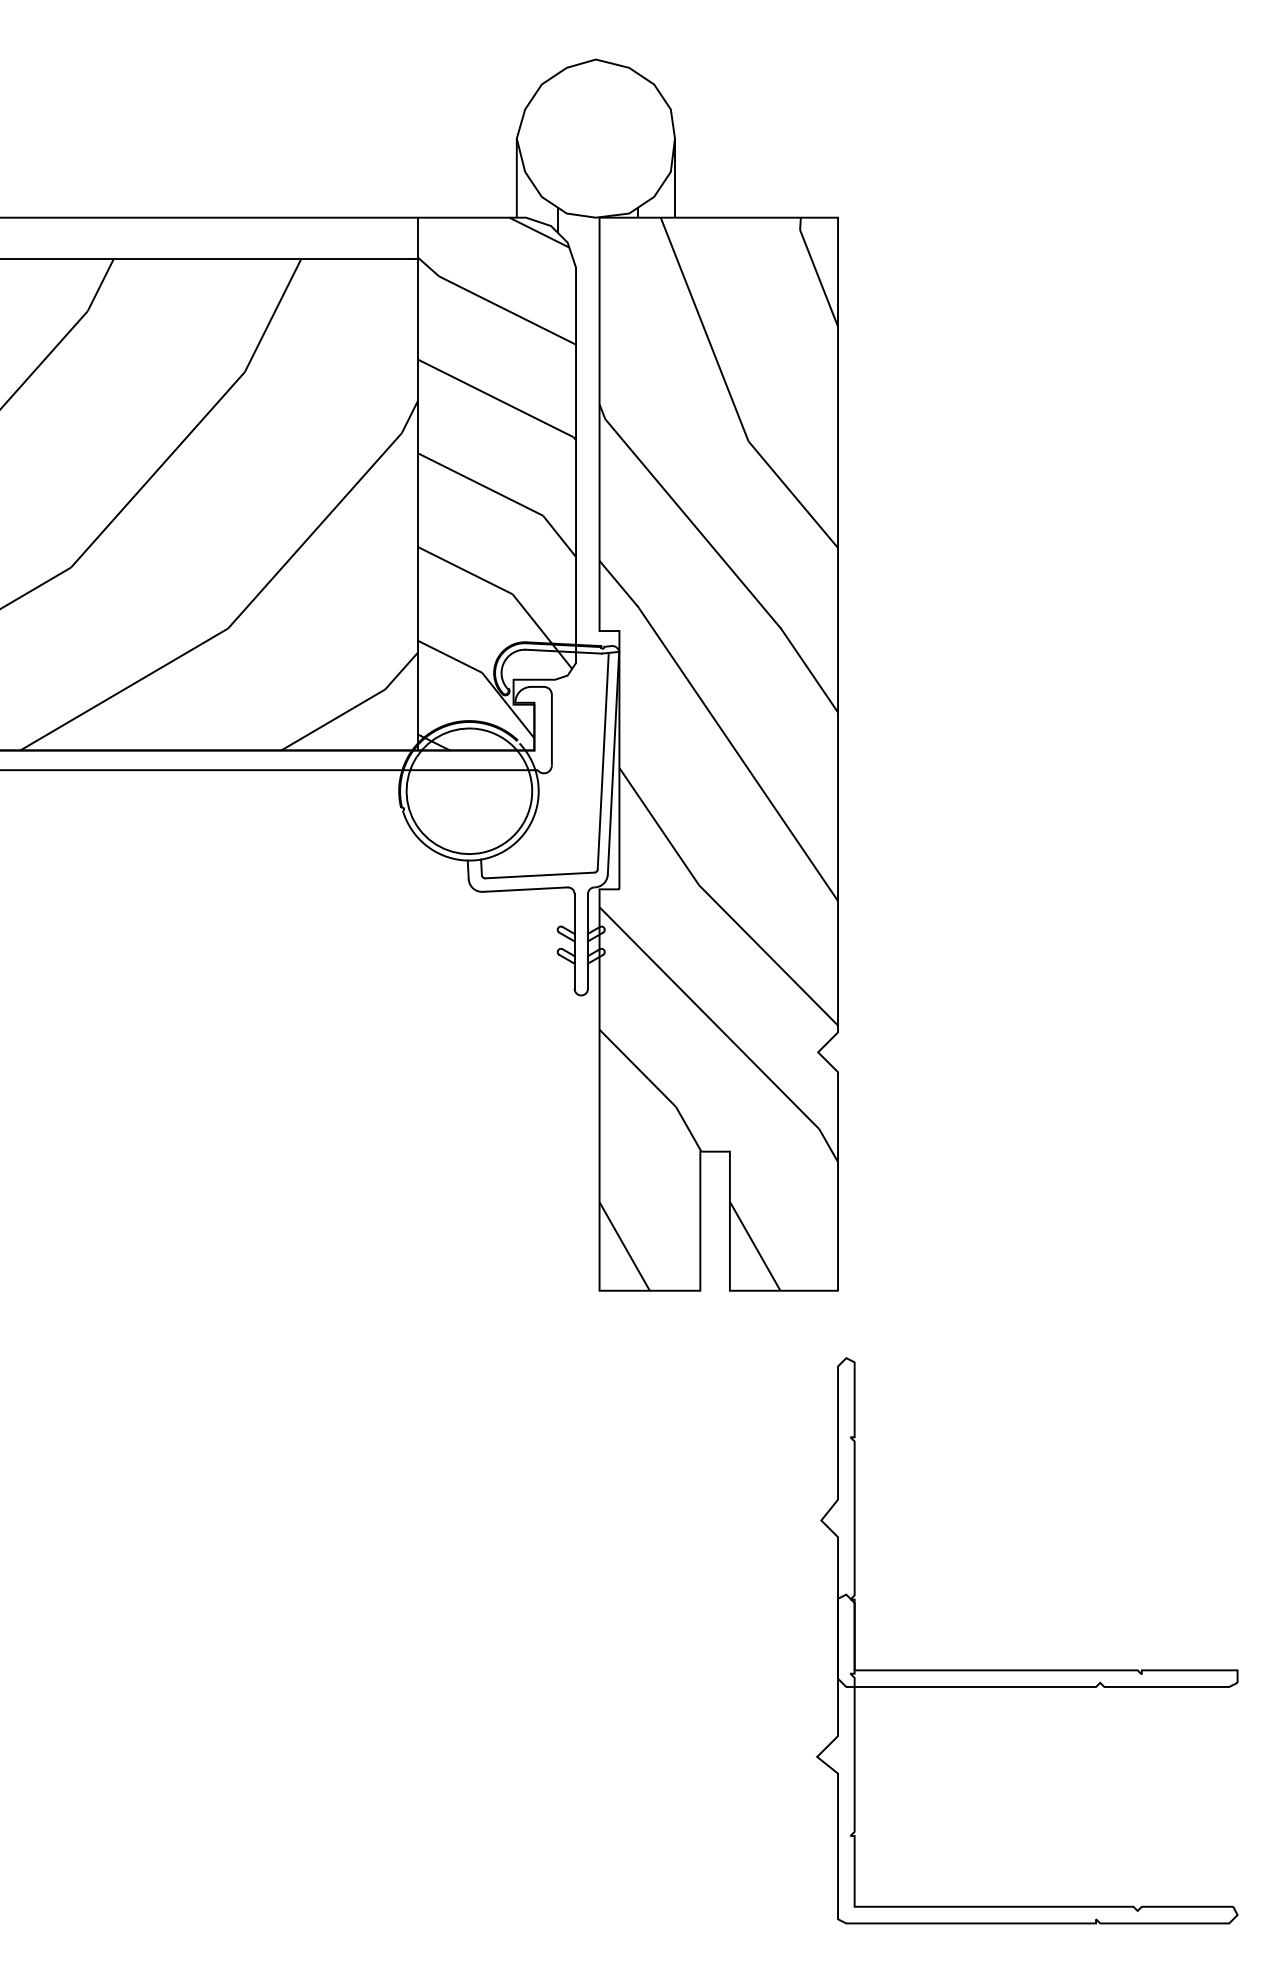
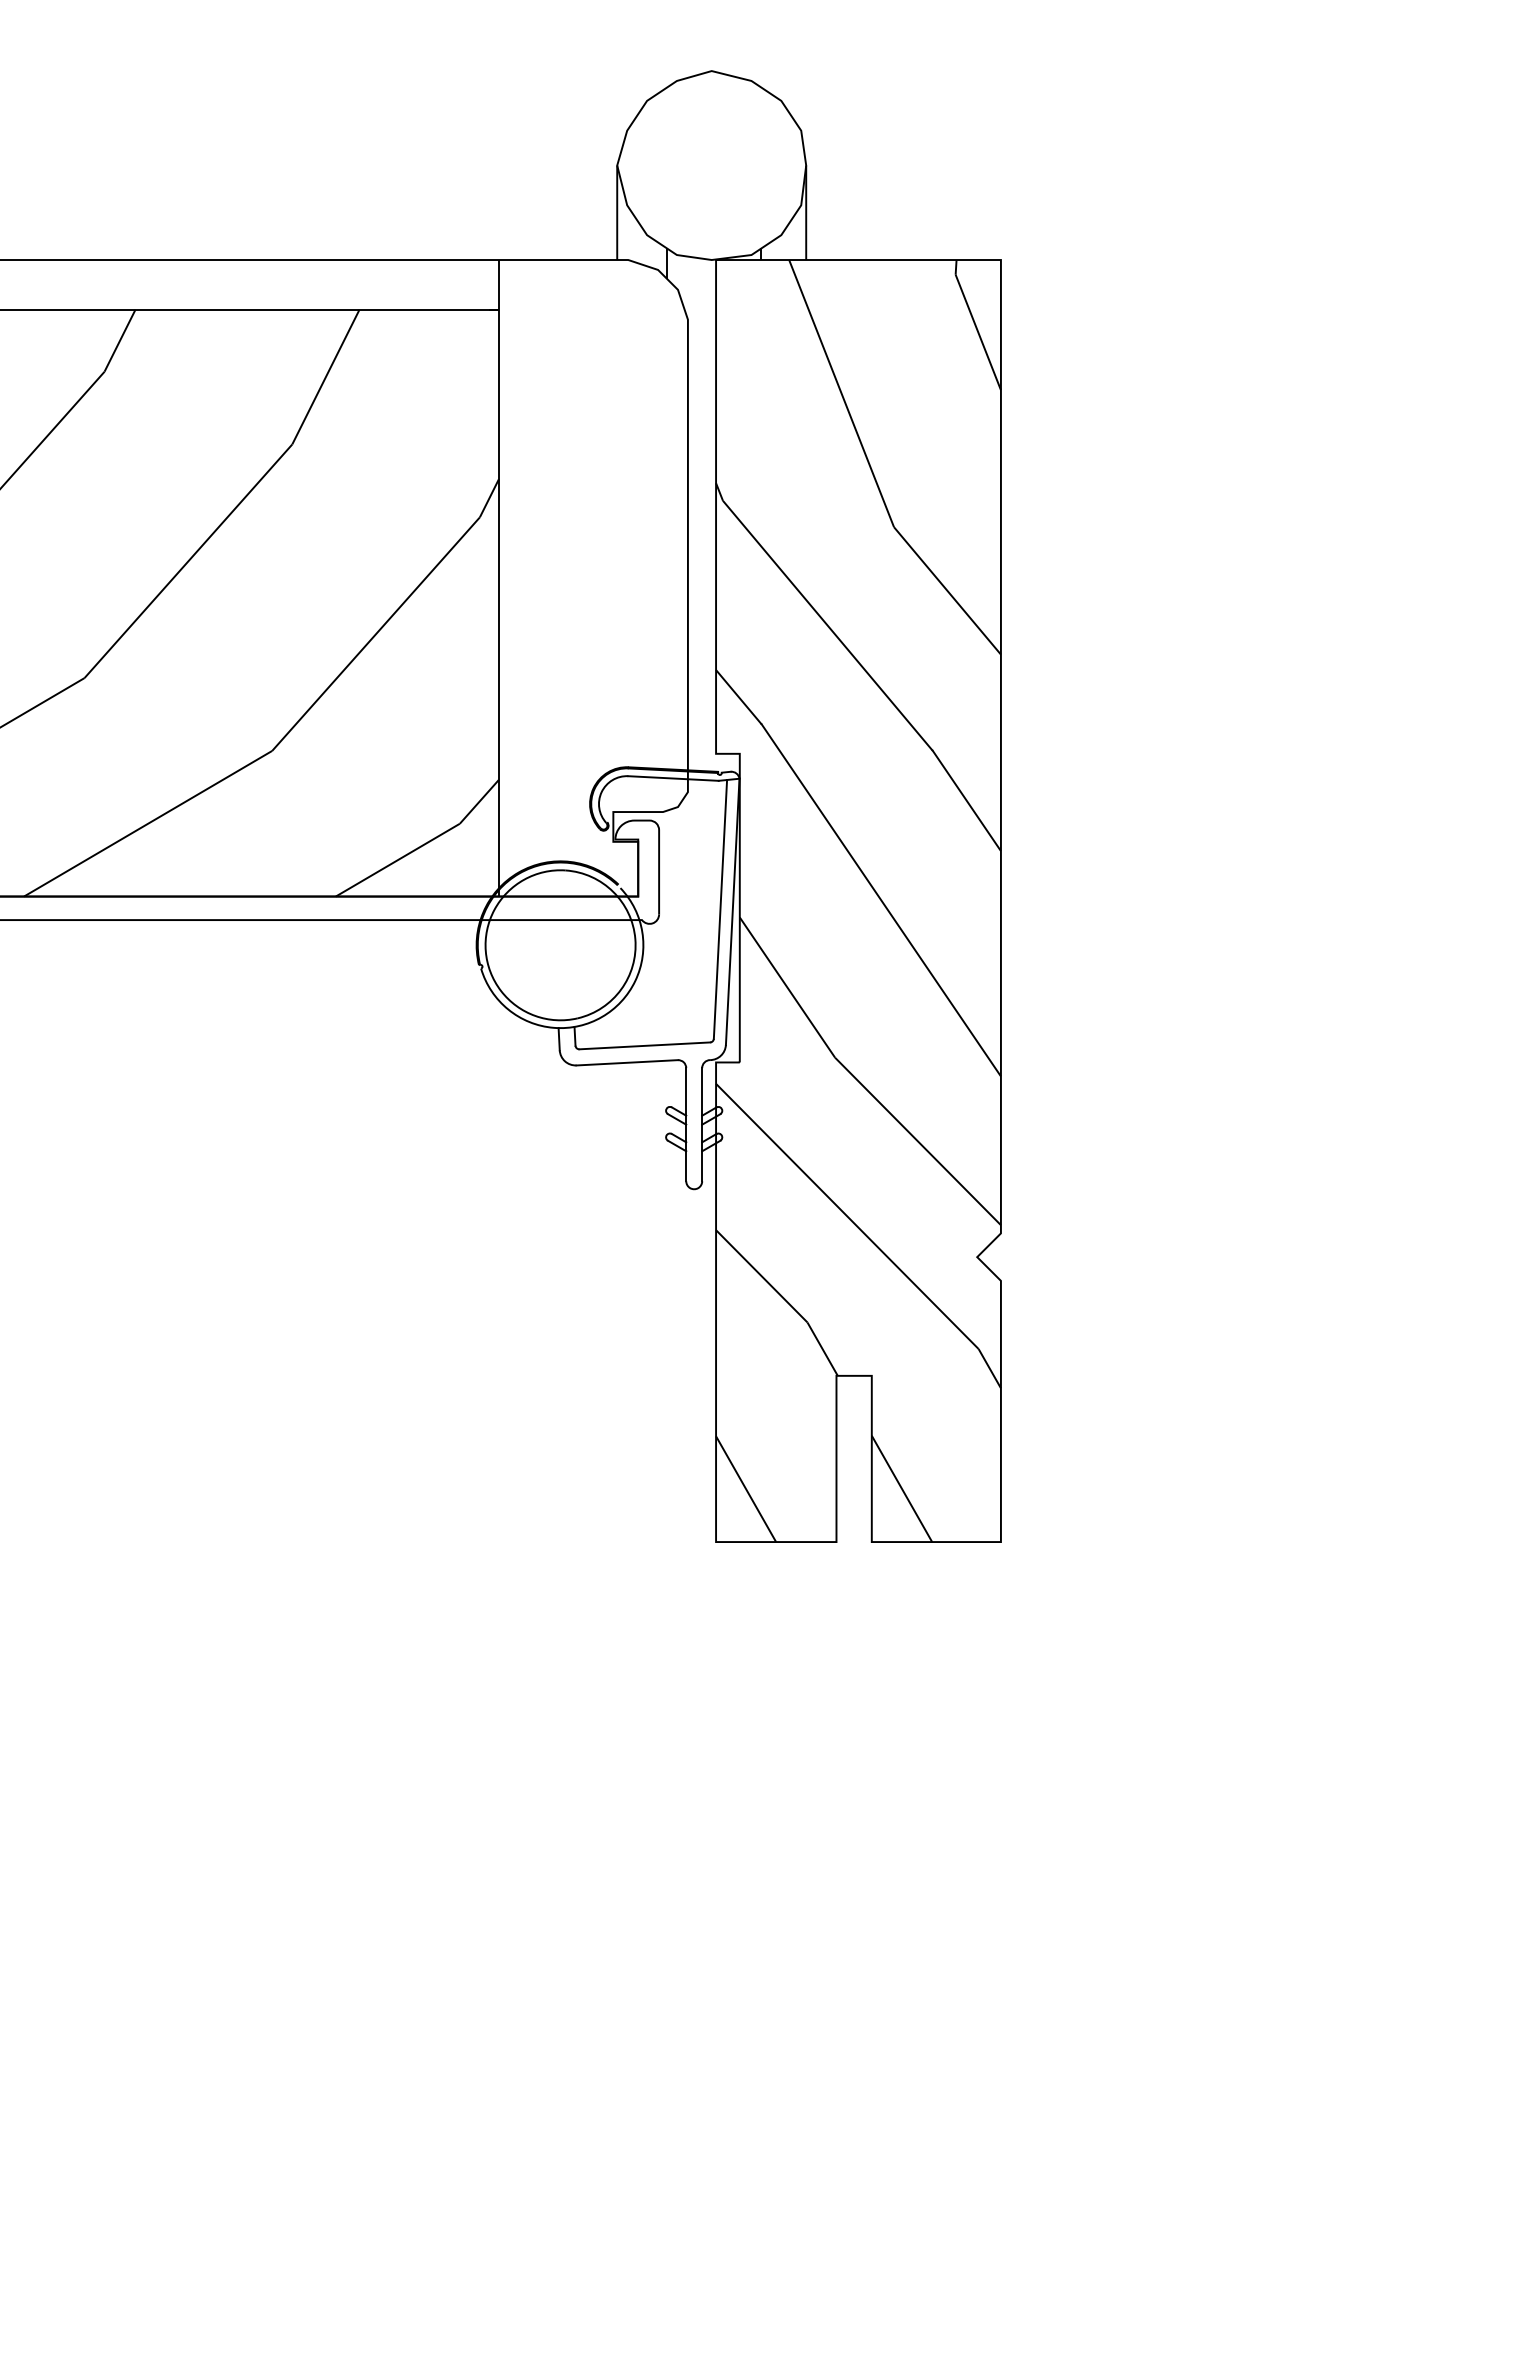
hatch: (496, 483) -> (592, 577), removed
part: (1027, 1669) -> (1227, 1994), removed

